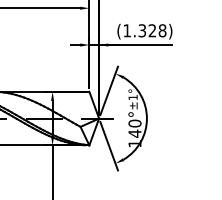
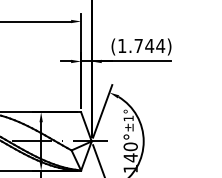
text: (152, 30) -> (149, 45), (1.328) -> (1.744)

